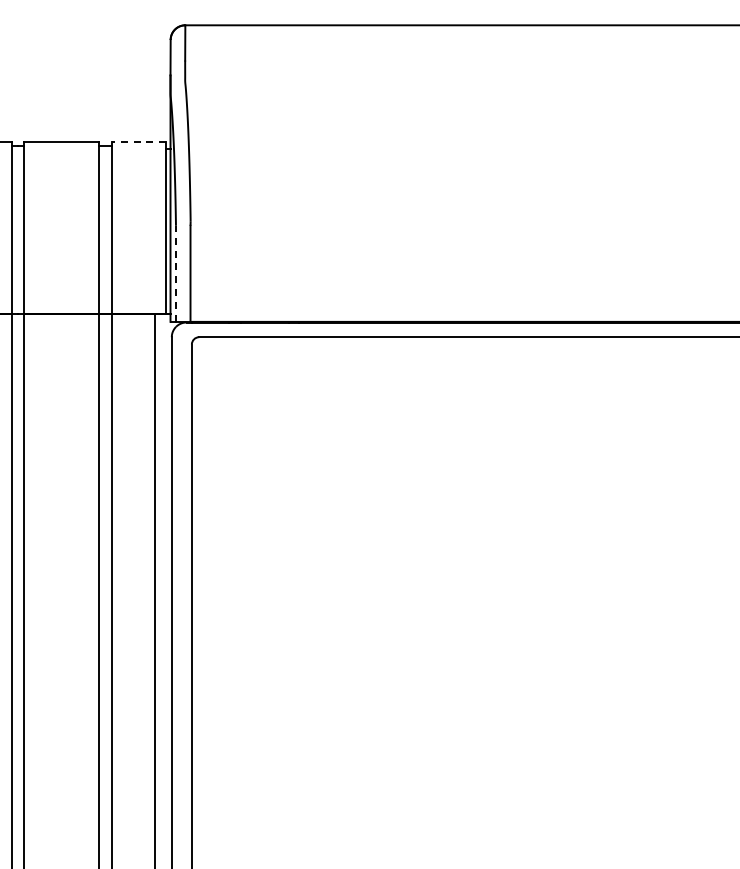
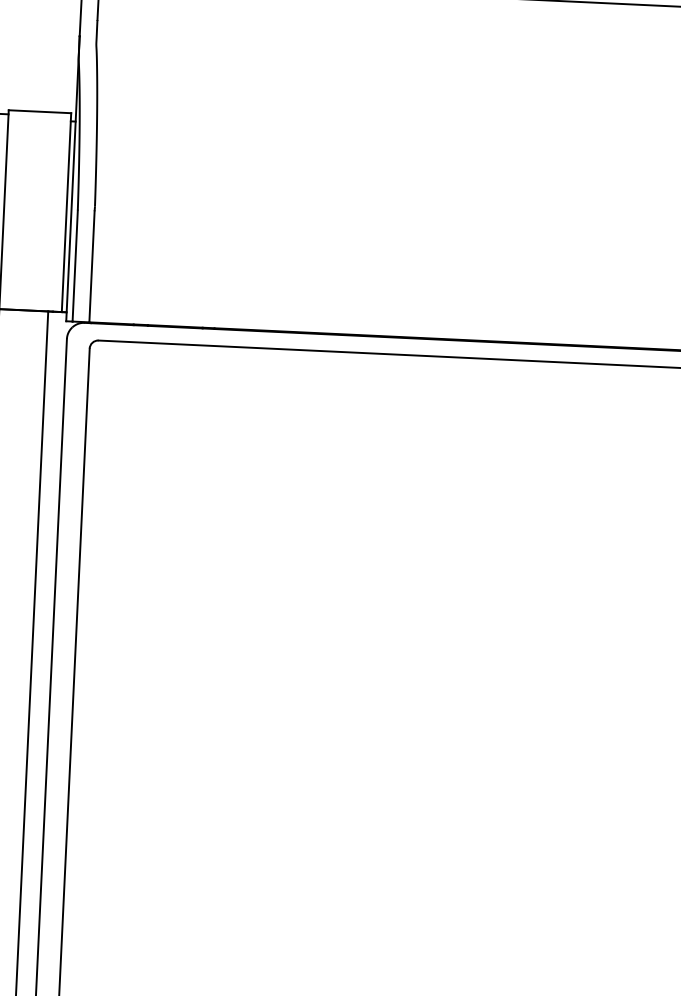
line: (138, 142) -> (39, 112), dashed -> solid
line: (175, 273) -> (74, 265), dashed -> solid

